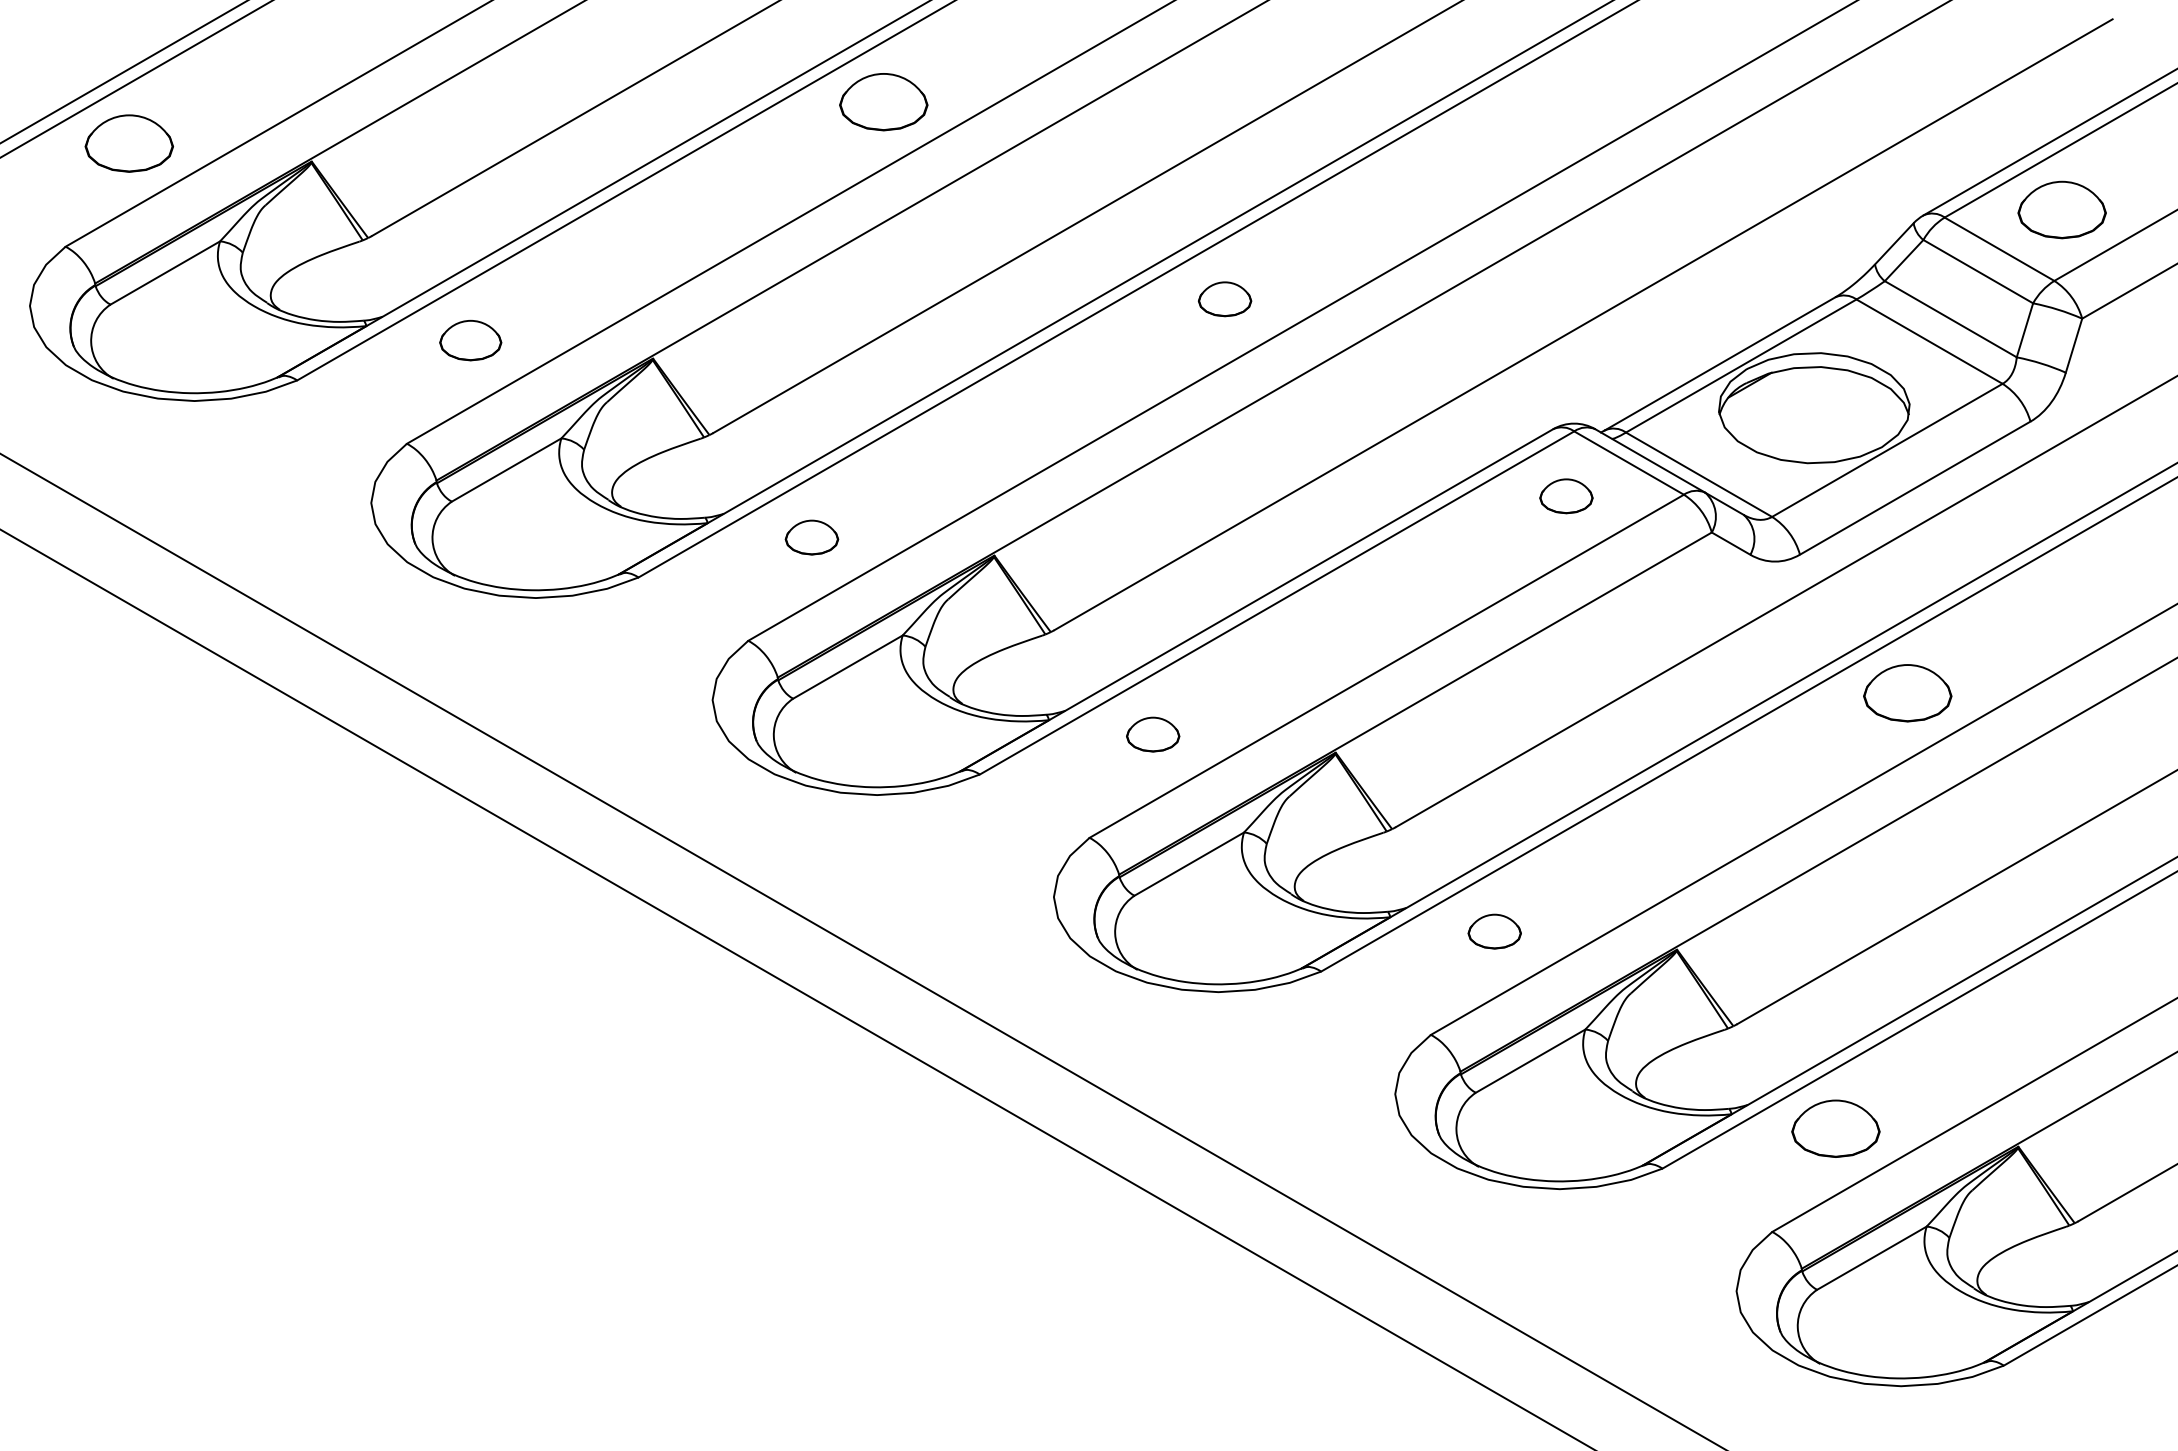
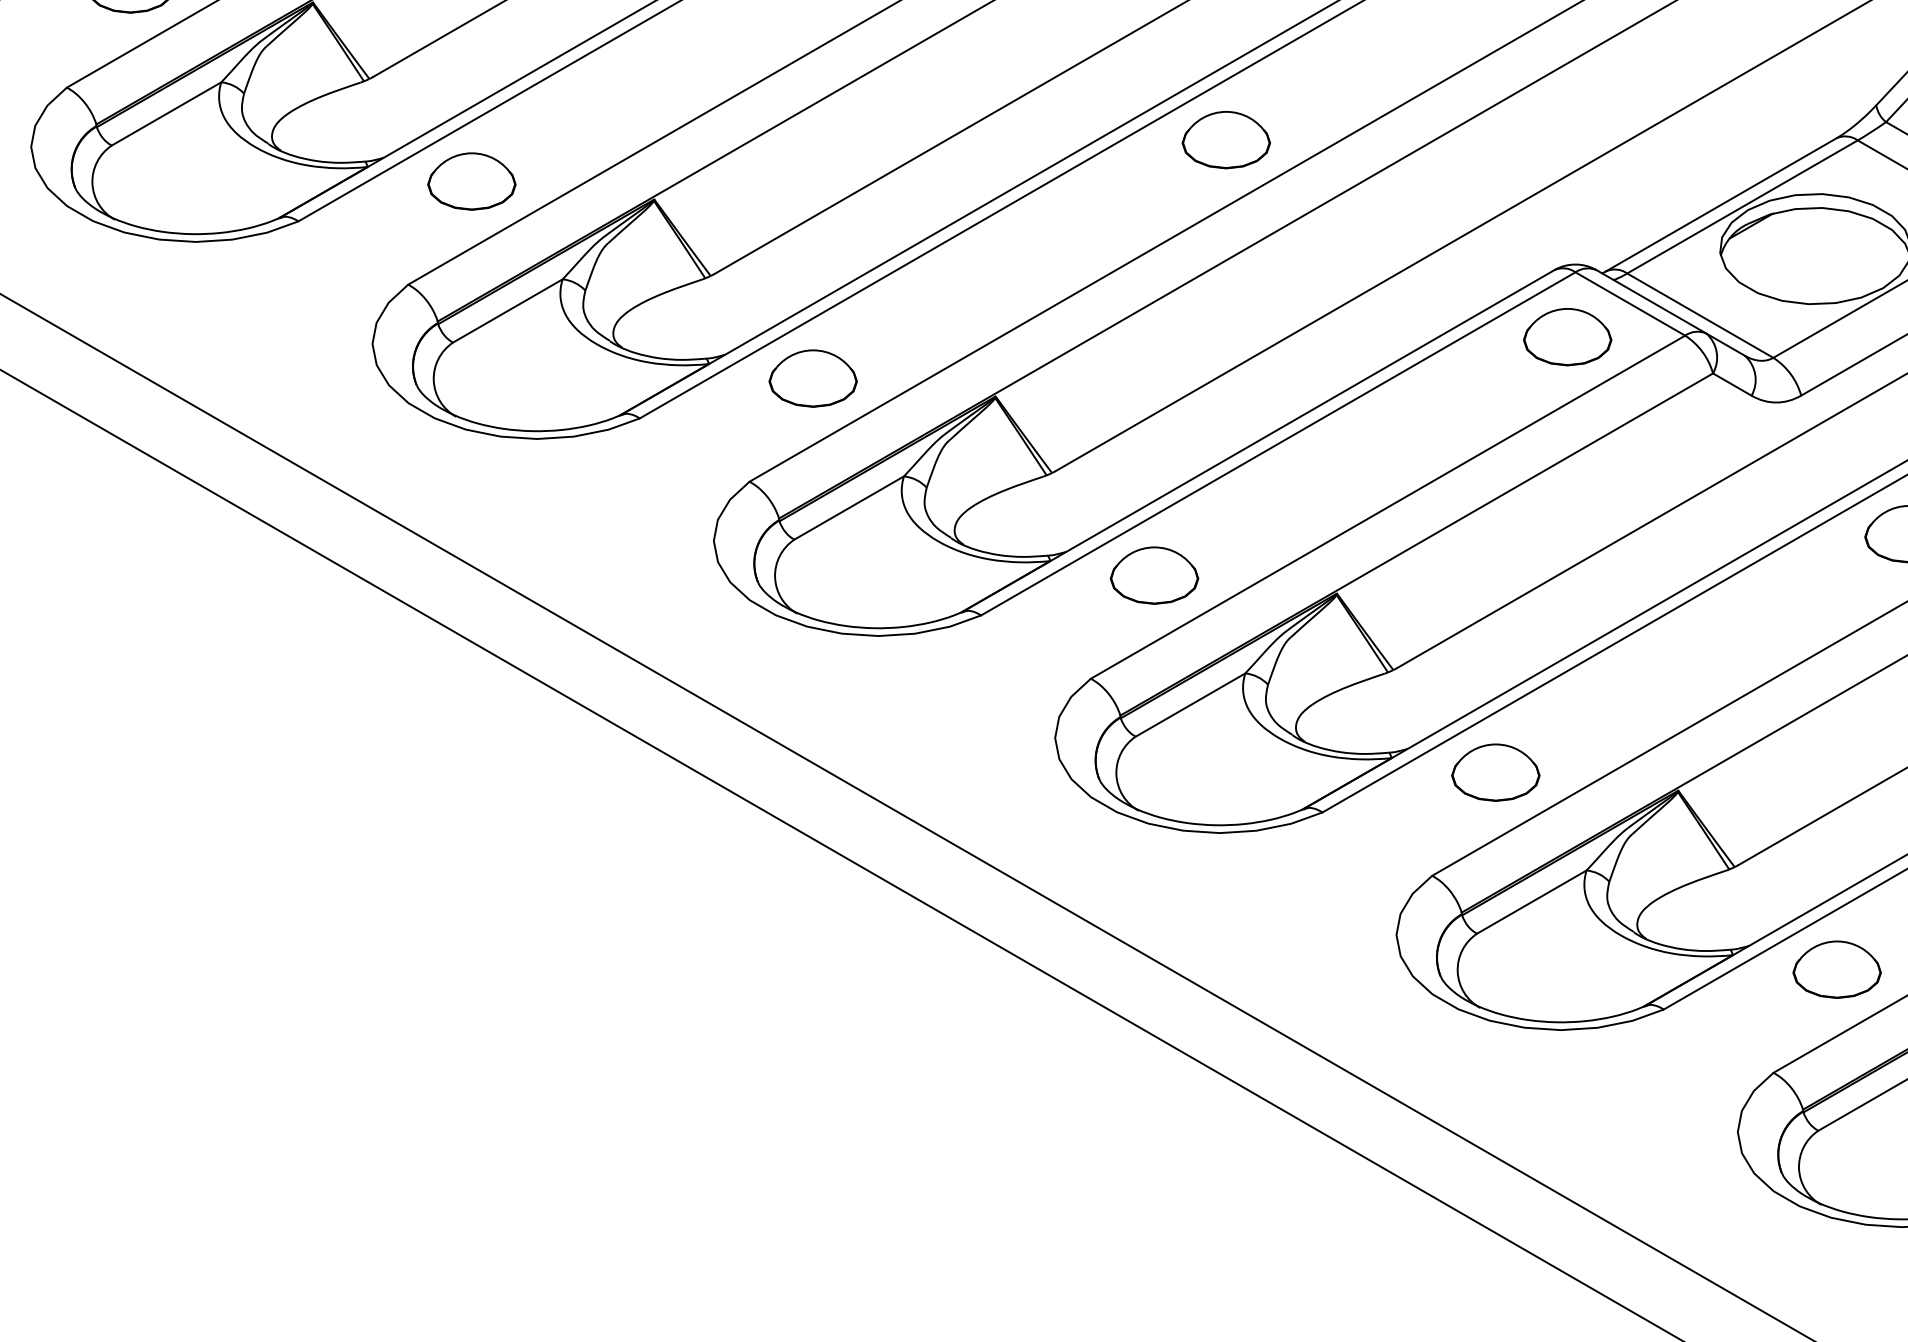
part: (1224, 299) -> (1225, 140), size x1.67
part: (470, 340) -> (471, 181), size x1.43
part: (1566, 496) -> (1567, 337), size x1.67
part: (811, 537) -> (812, 378), size x1.67
part: (1152, 734) -> (1153, 575), size x1.67
part: (1494, 931) -> (1495, 772), size x1.67

